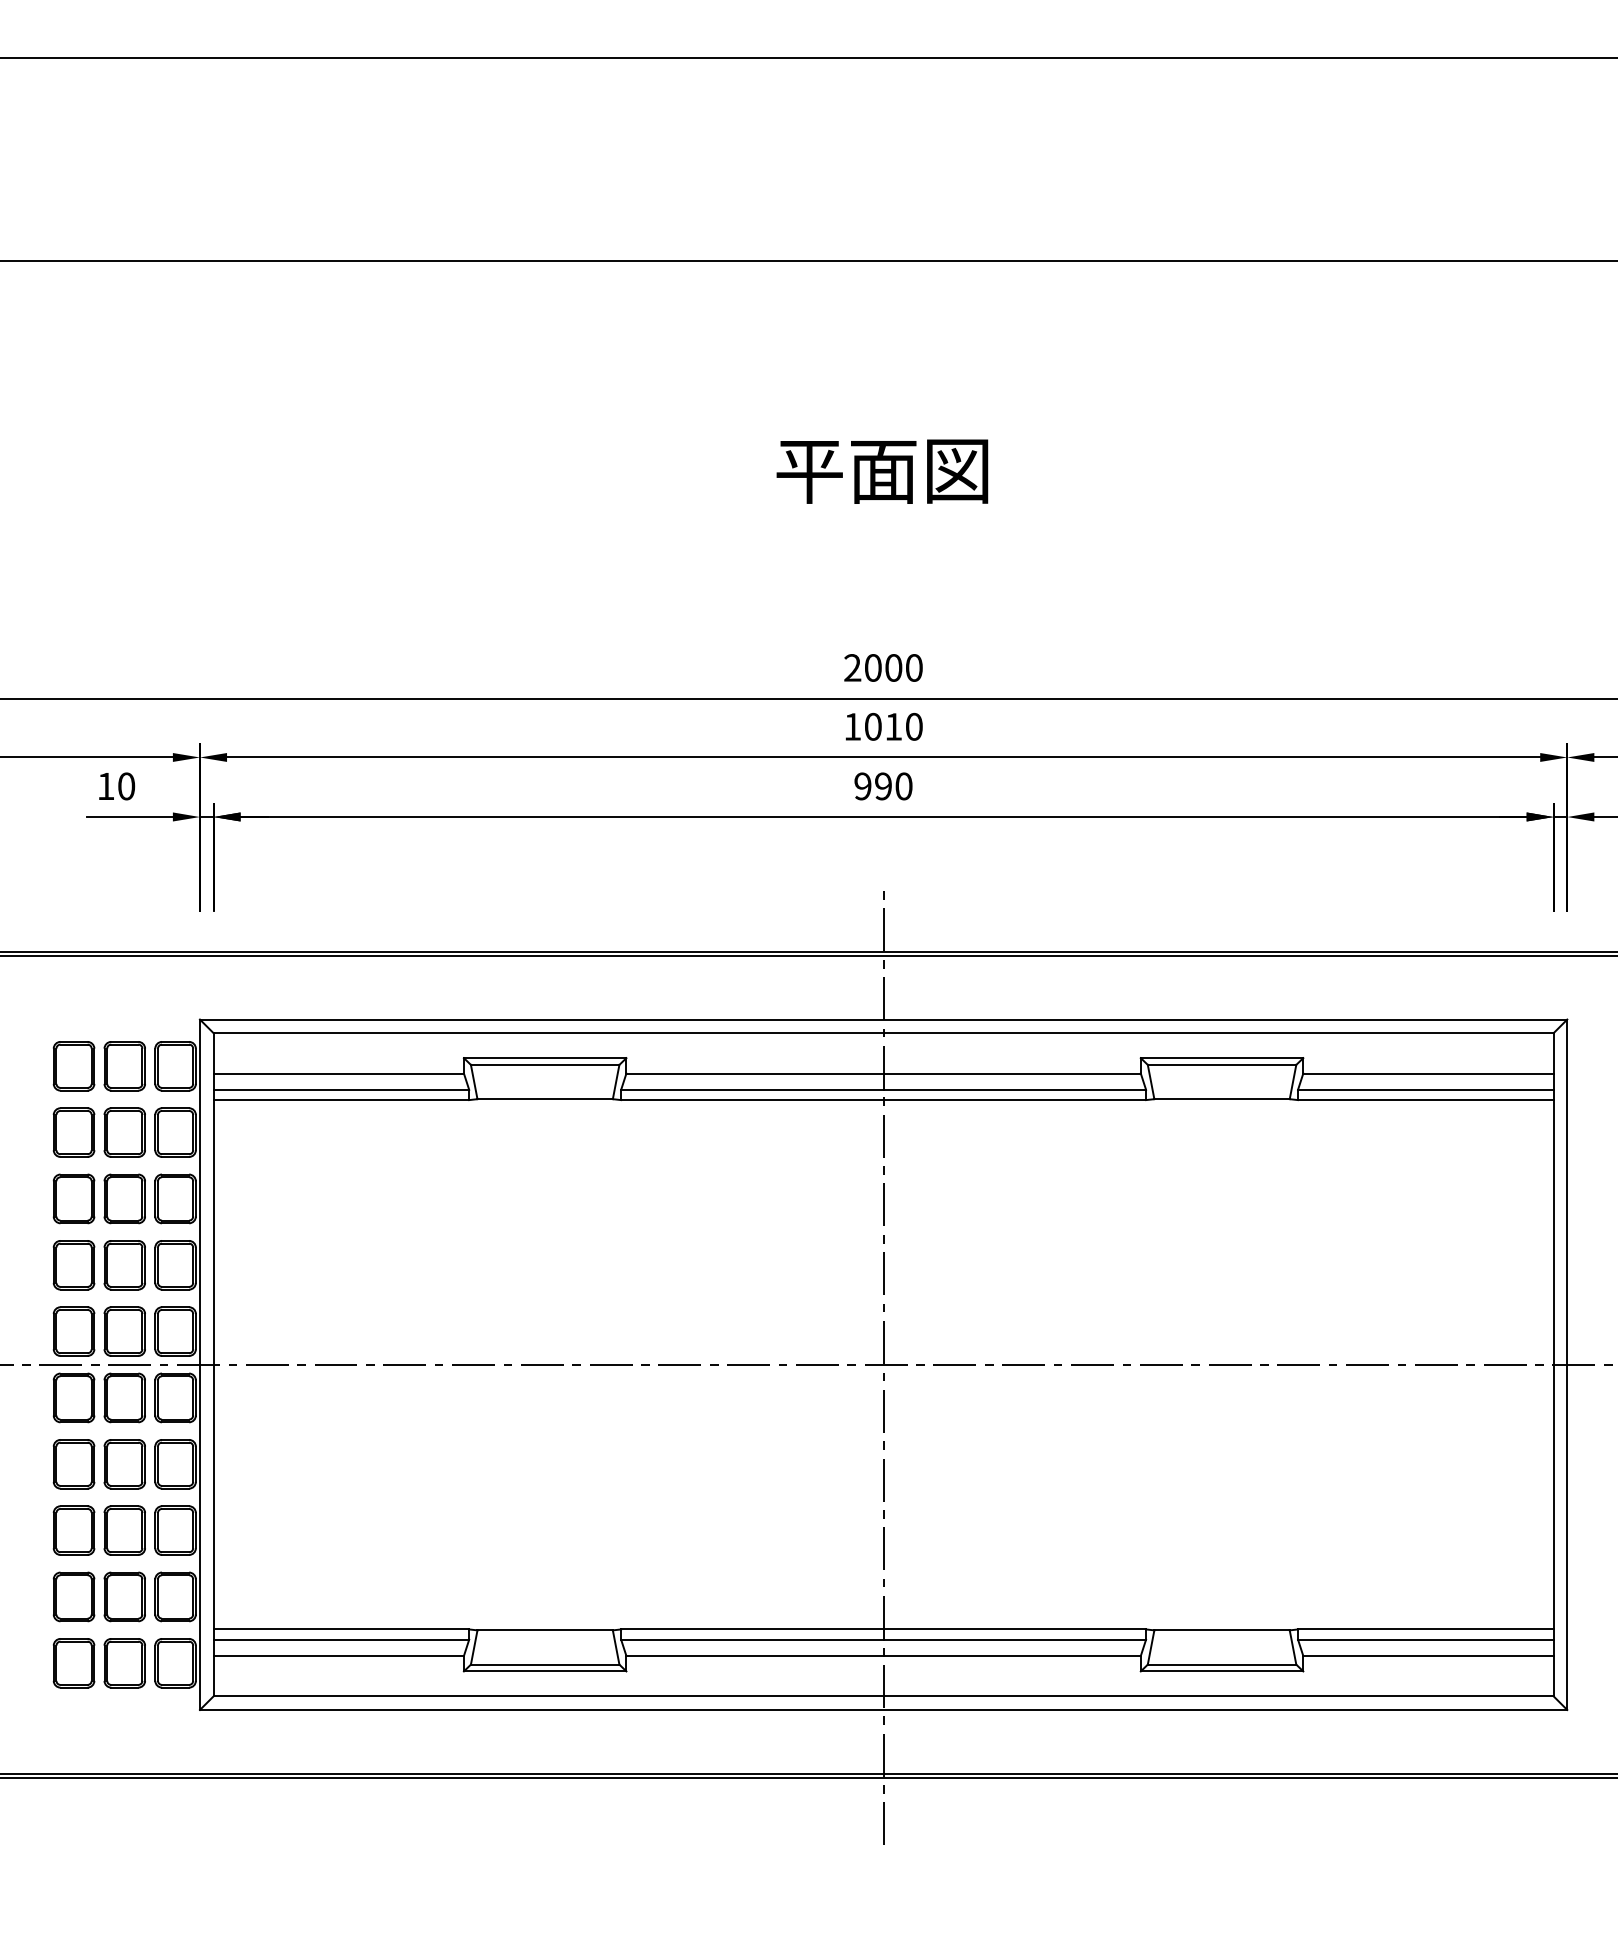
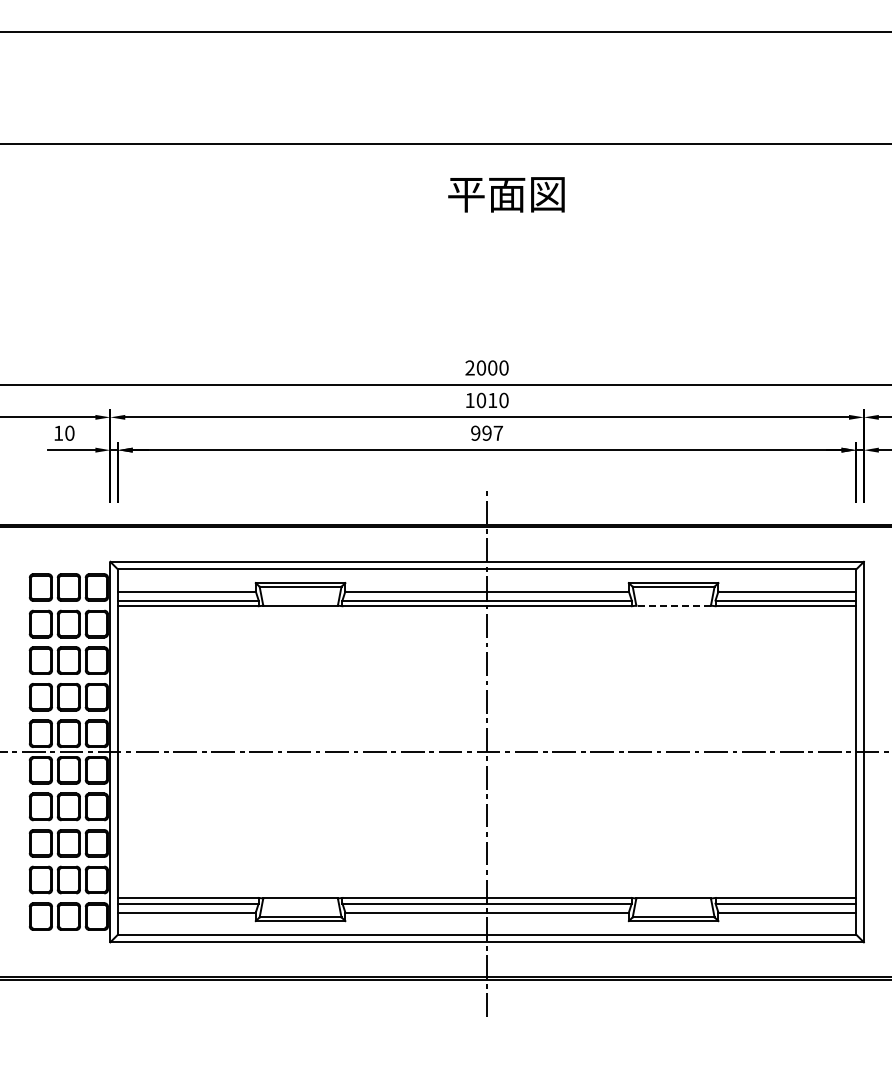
text: (882, 471) -> (506, 194), moved
text: (904, 784) -> (498, 432), 990 -> 997
line: (1221, 1098) -> (673, 605), solid -> dashed

